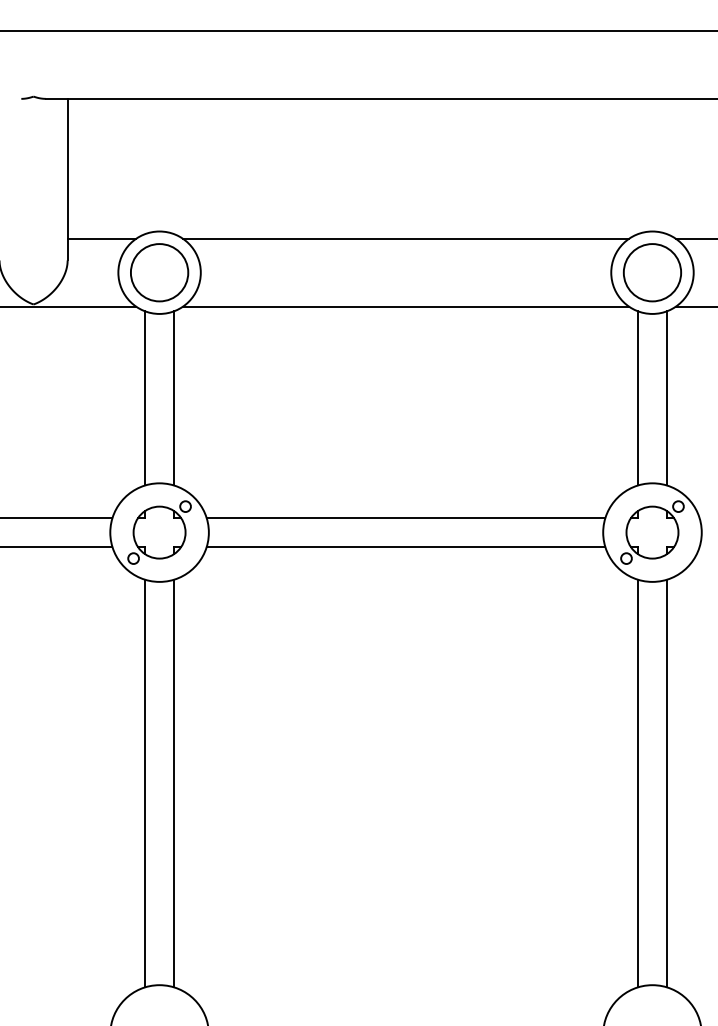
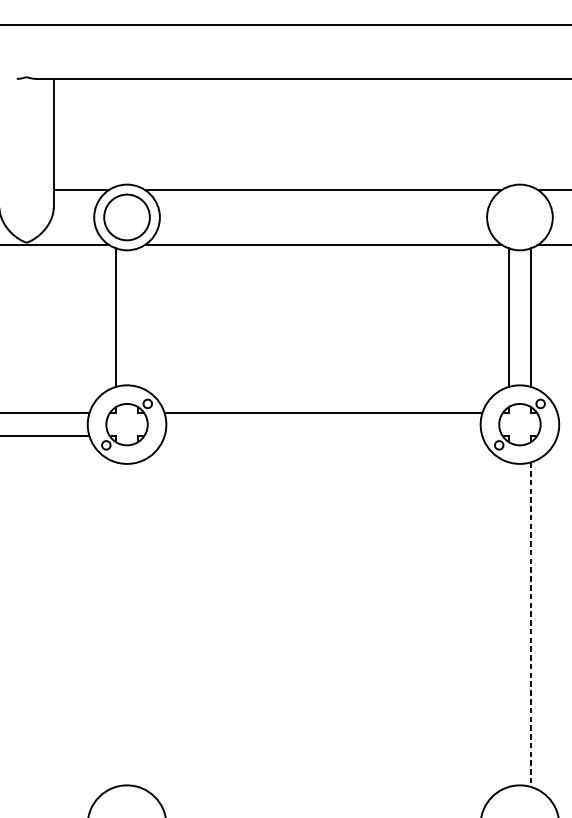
circle: (651, 272) -> (519, 217), removed
line: (173, 398) -> (138, 317), removed
line: (405, 546) -> (323, 435), removed
line: (145, 783) -> (115, 624), removed
line: (173, 783) -> (138, 624), removed
line: (638, 783) -> (508, 624), removed
line: (666, 783) -> (531, 624), solid -> dashed

